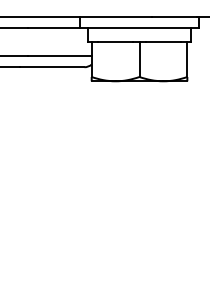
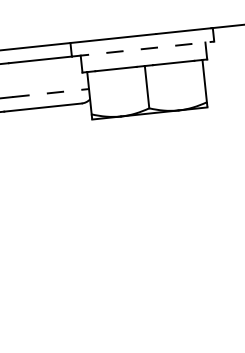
line: (140, 27) -> (144, 48), solid -> dashed
line: (59, 55) -> (50, 92), solid -> dashed

